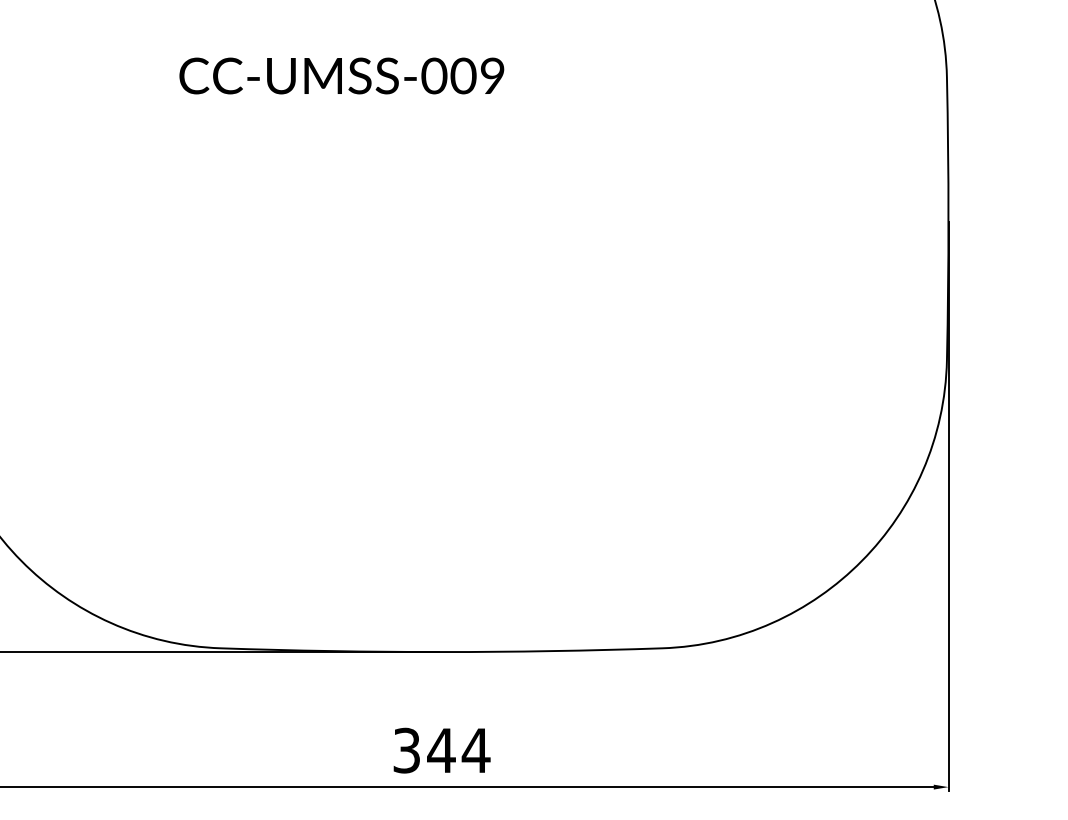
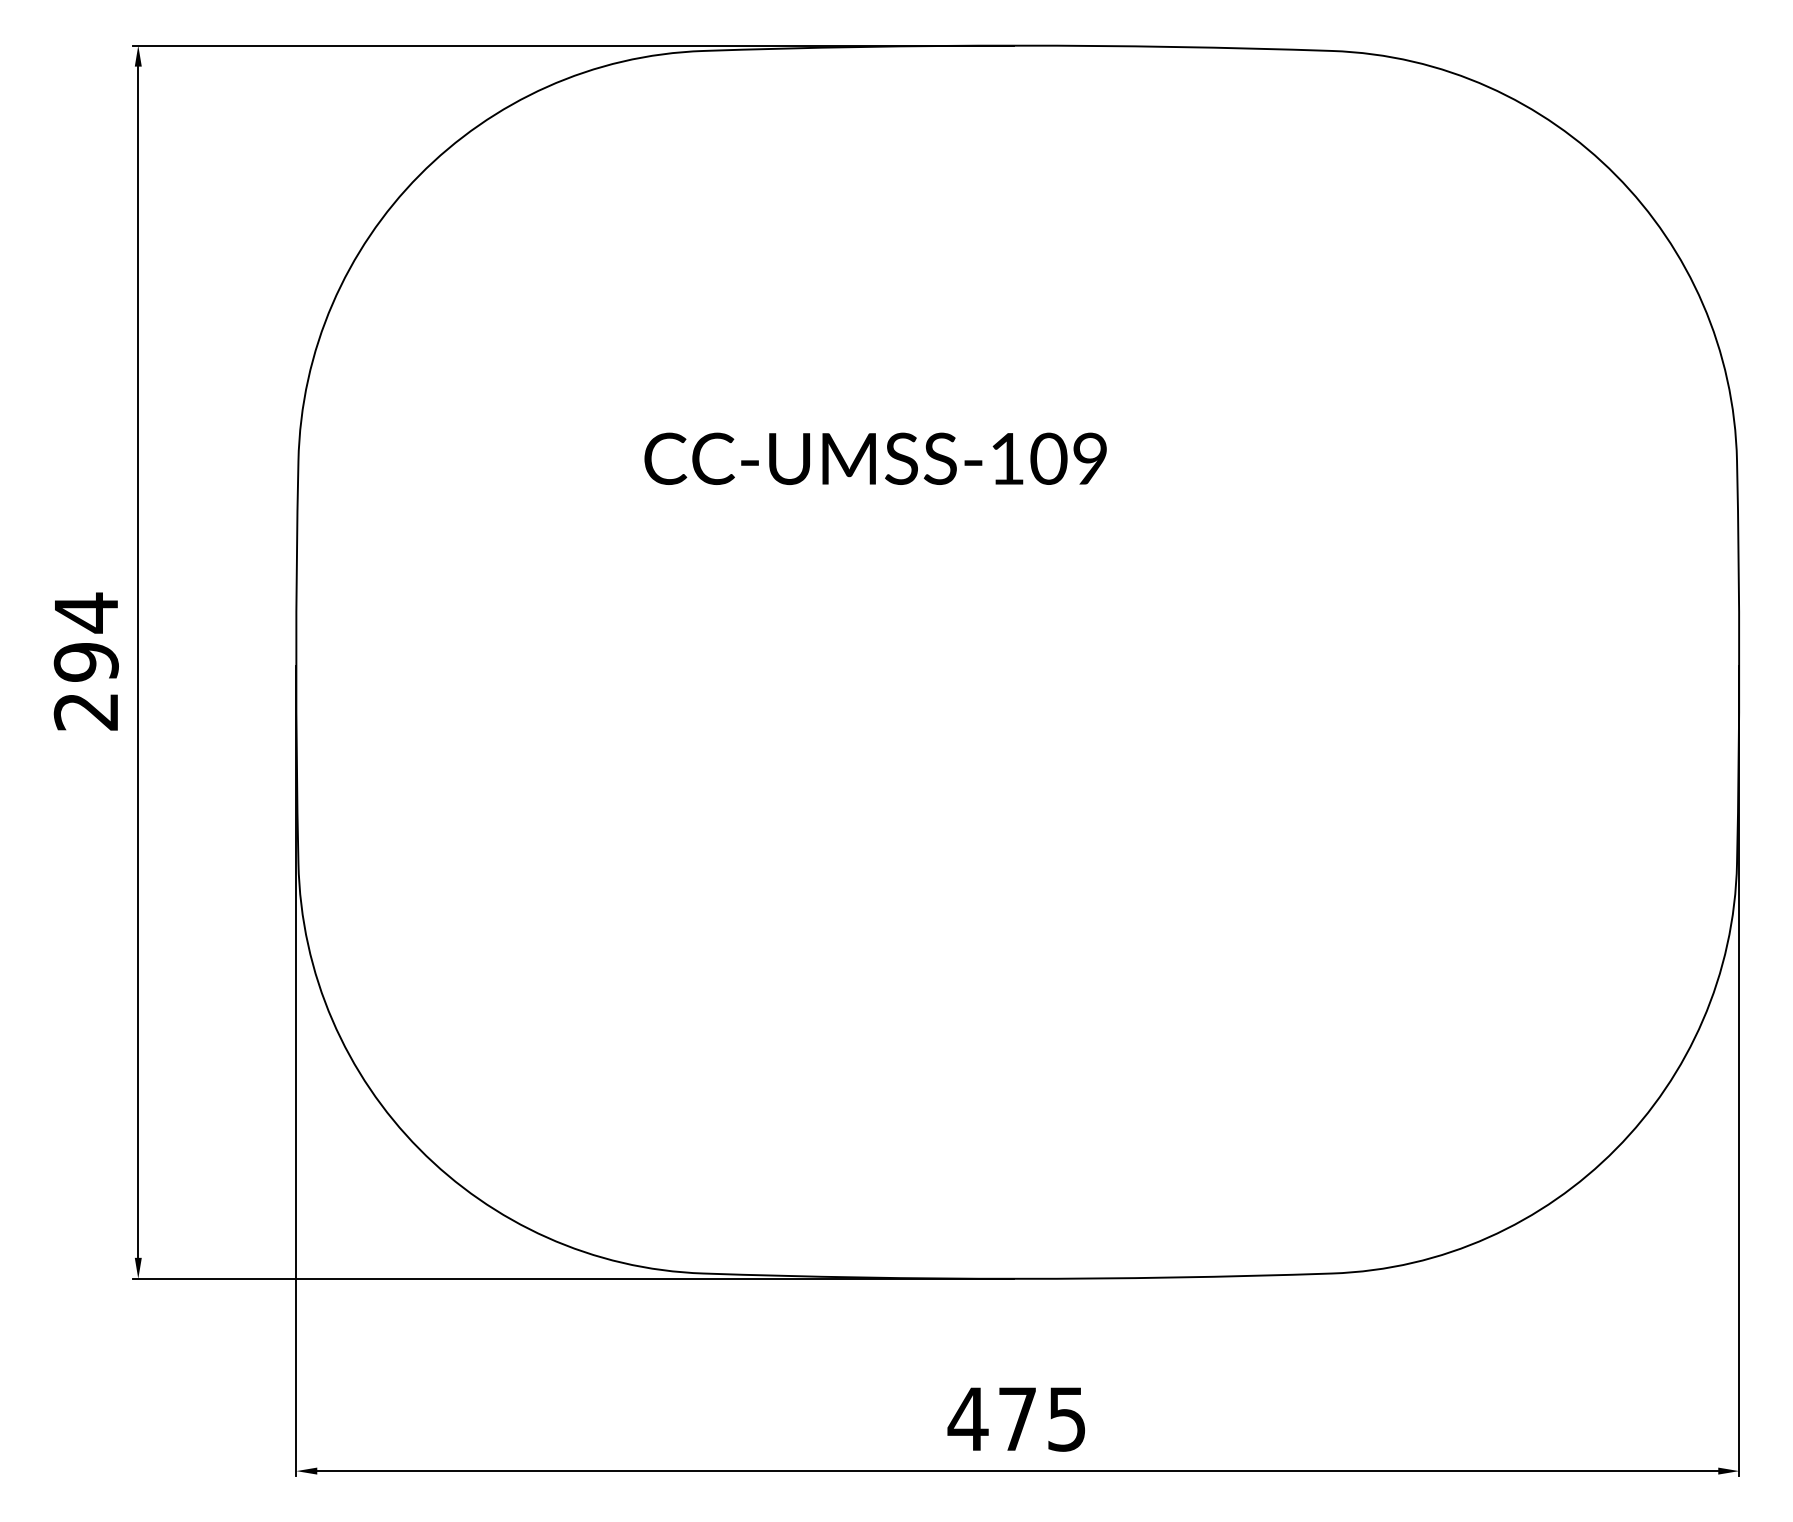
text: (434, 75) -> (1007, 458), CC-UMSS-009 -> CC-UMSS-109
text: (441, 750) -> (1017, 1418), 344 -> 475

